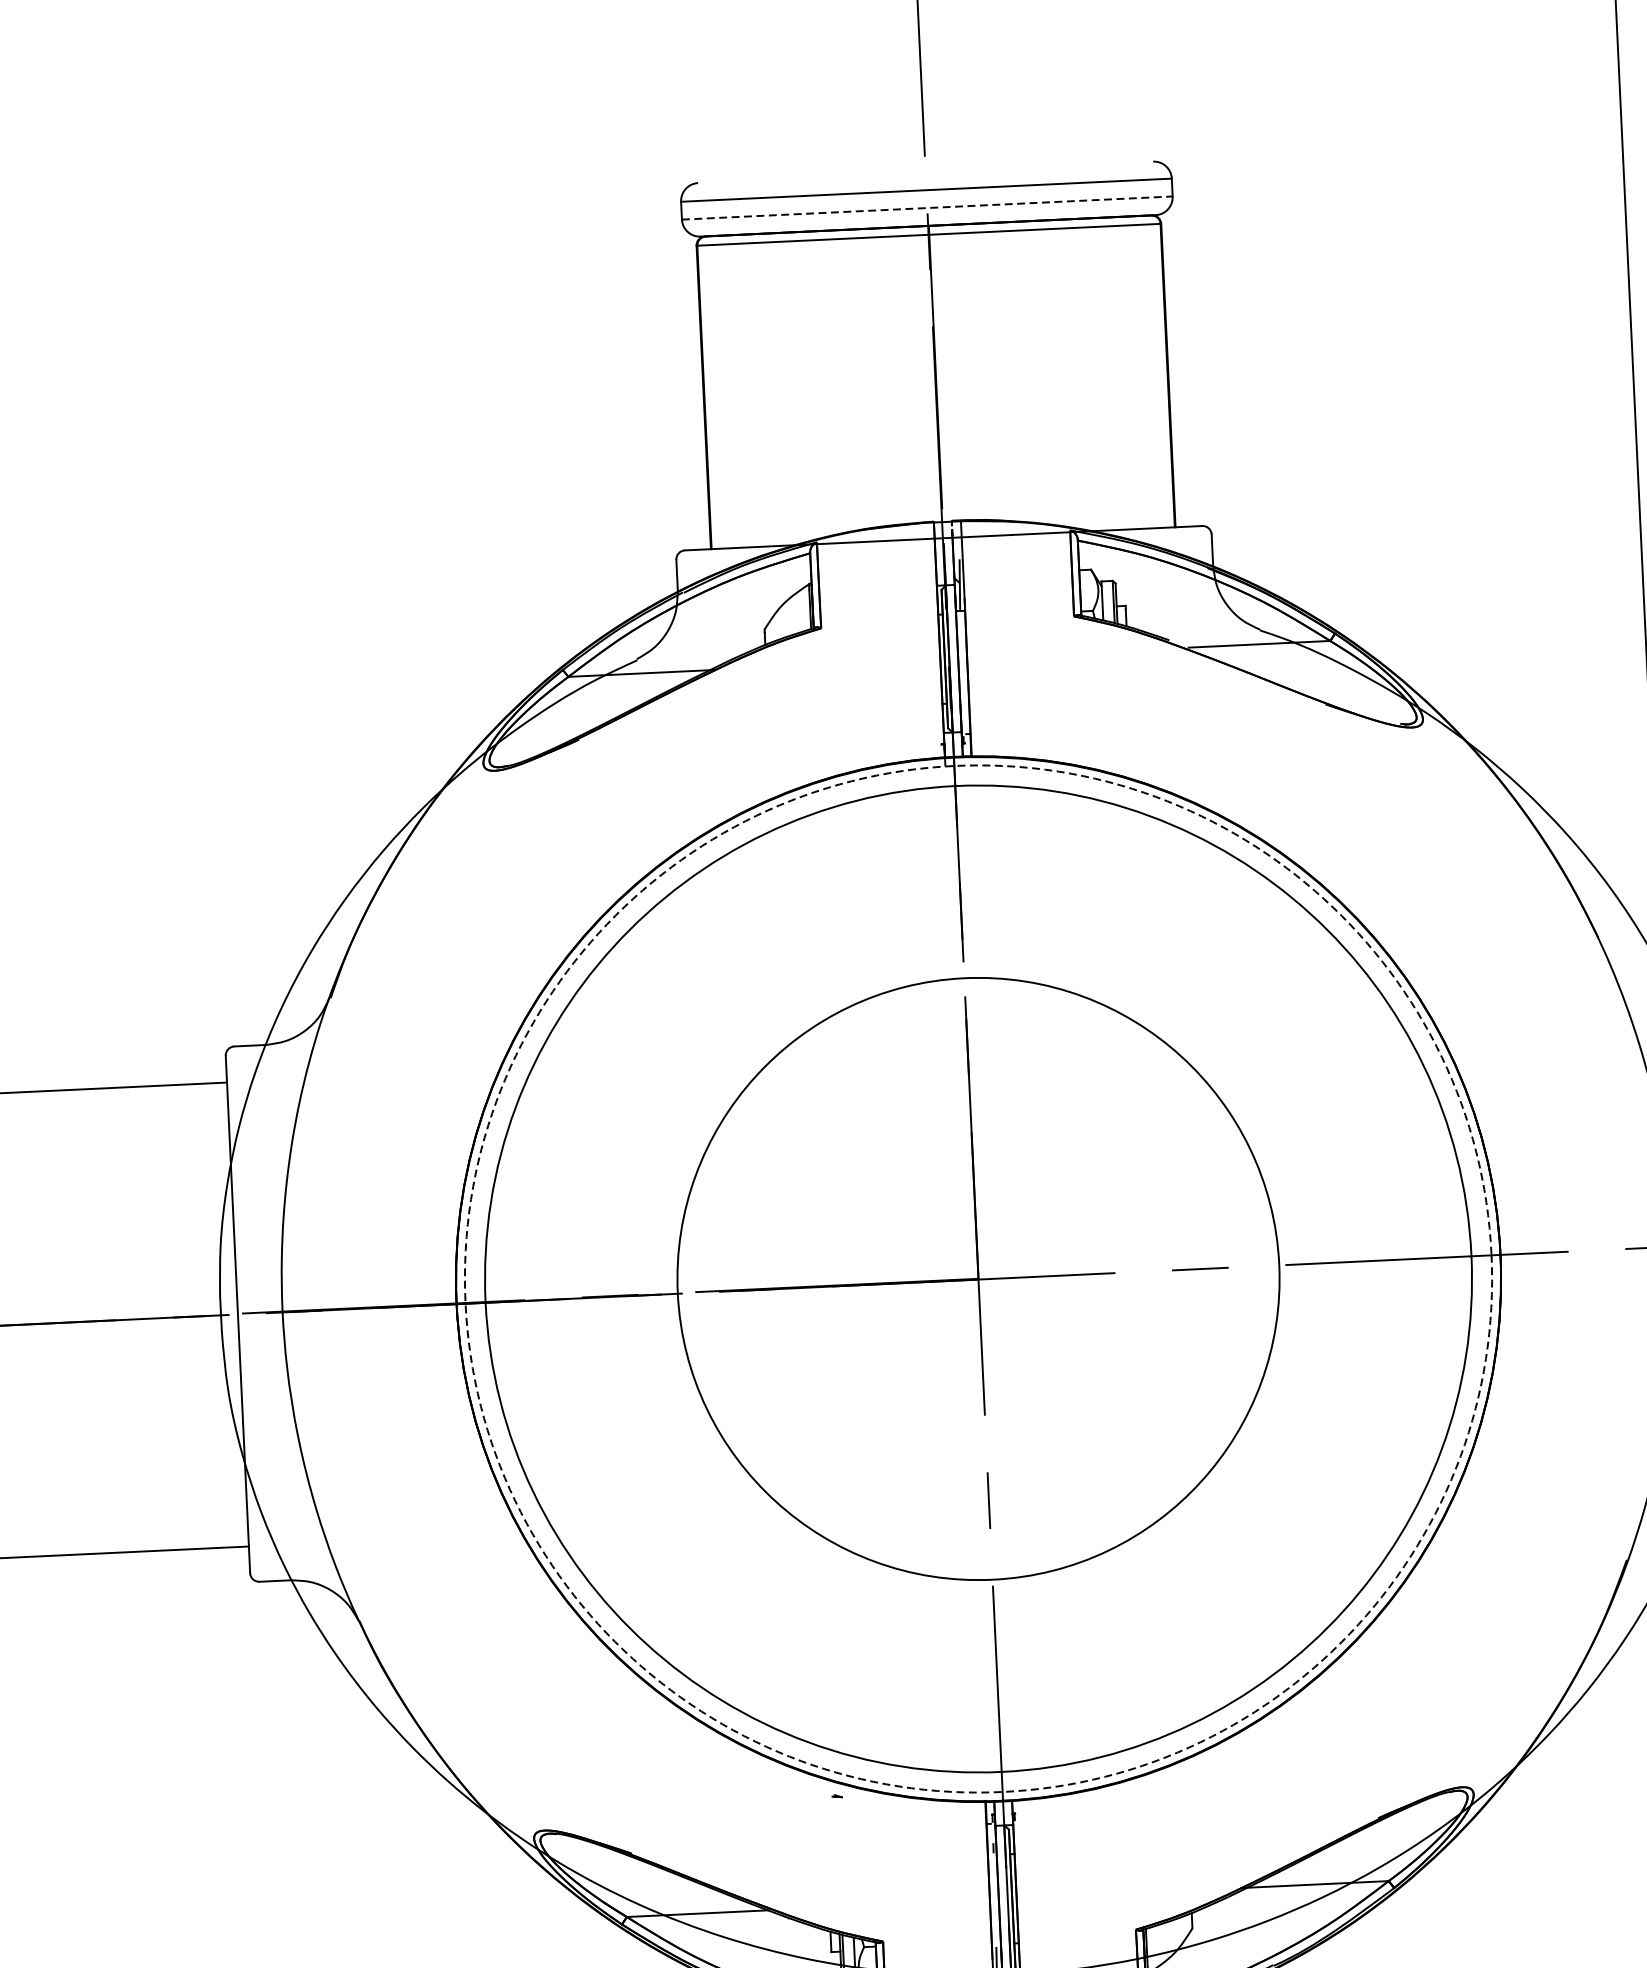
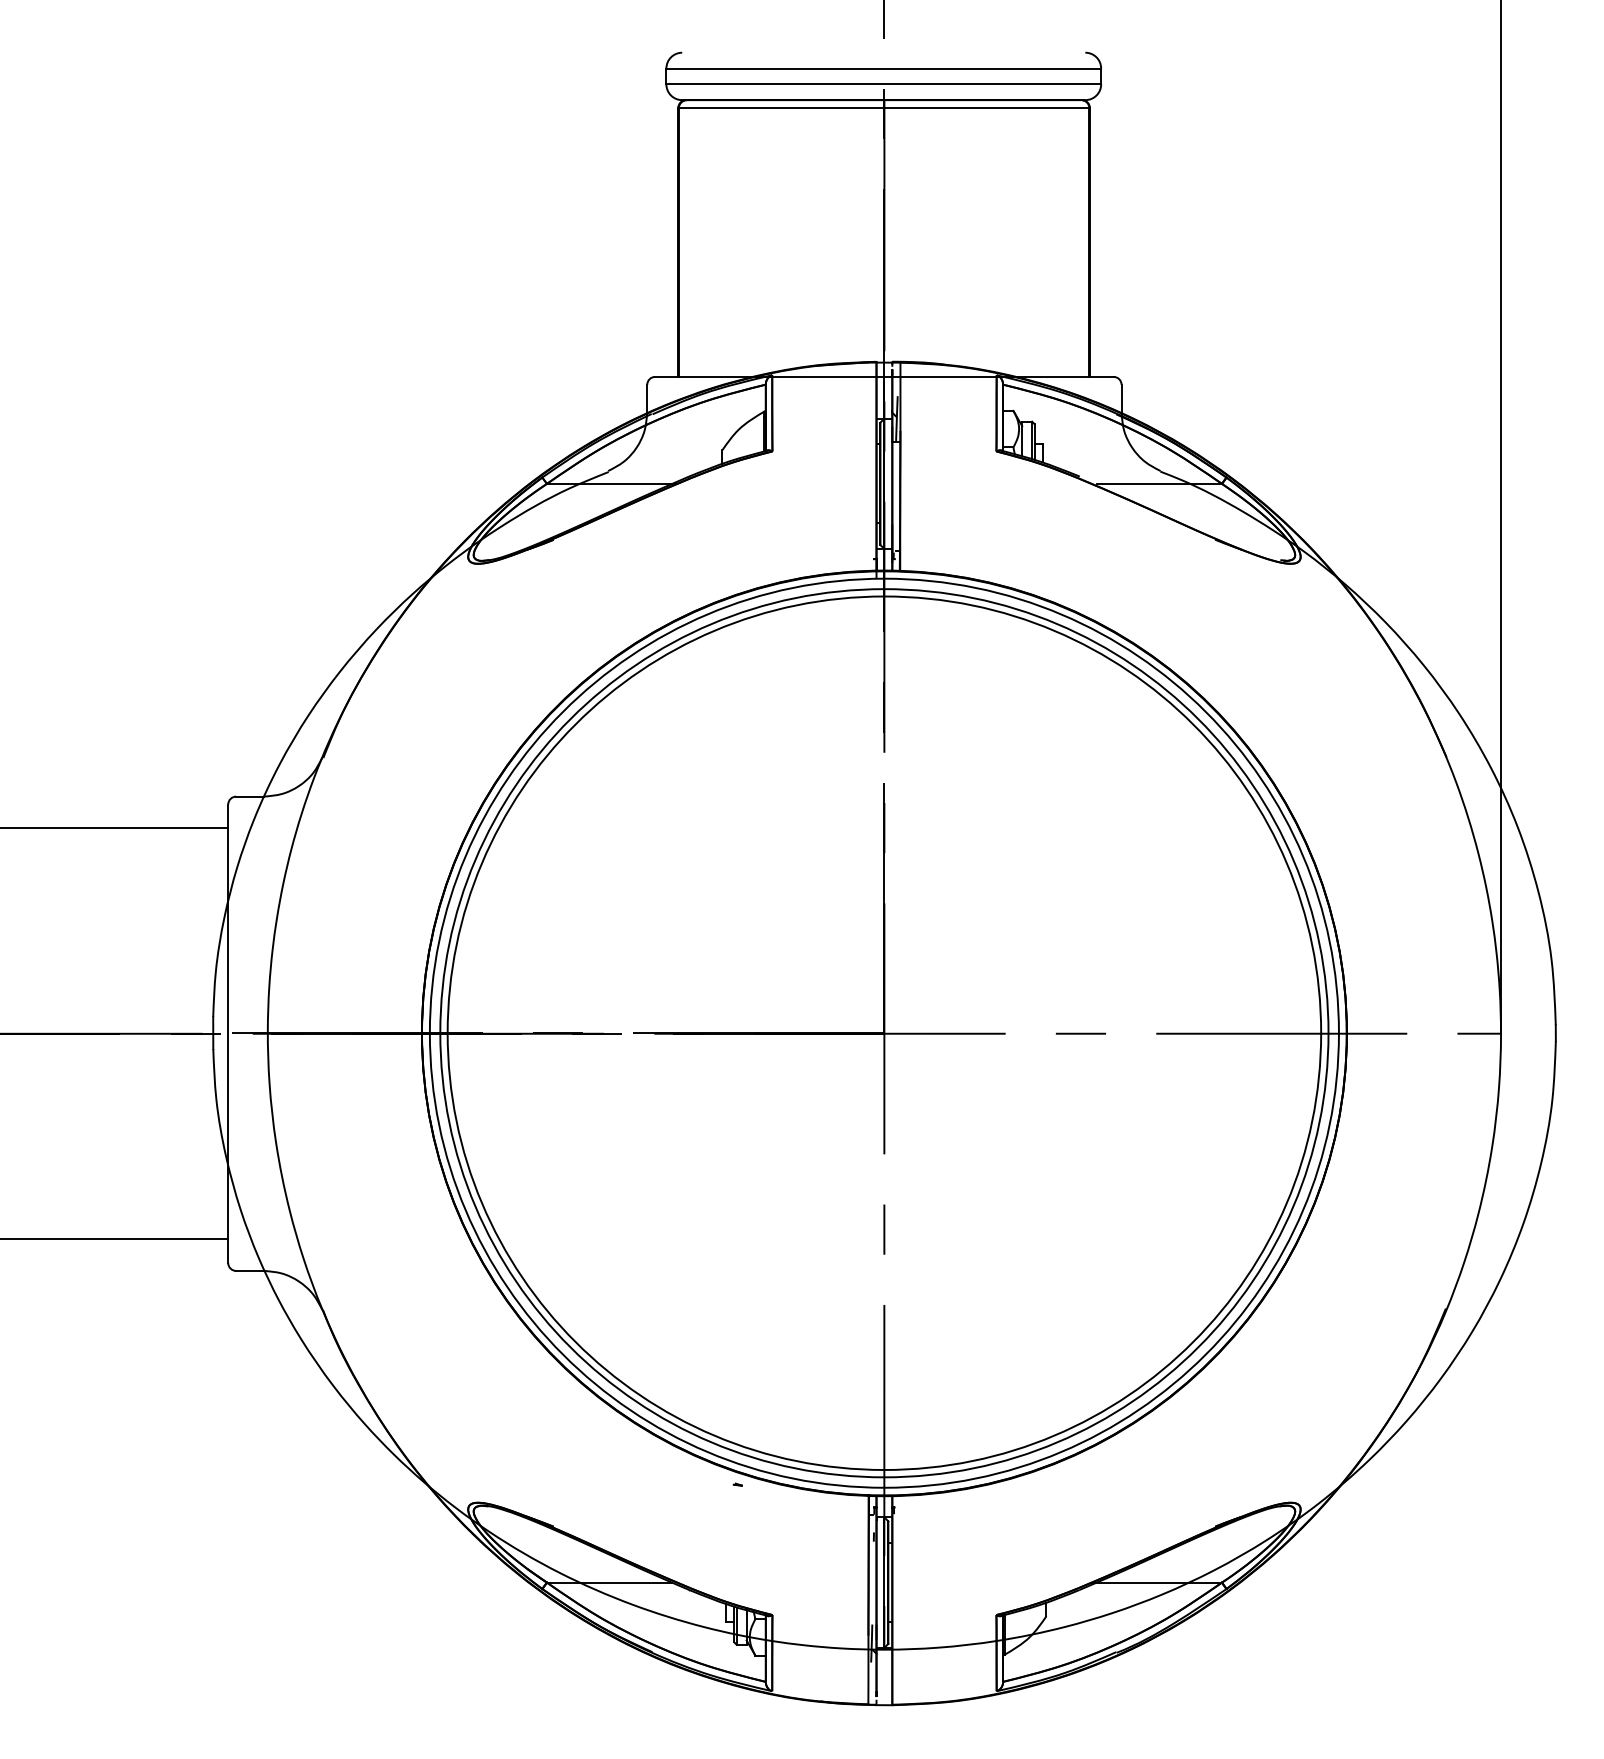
line: (928, 208) -> (884, 84), dashed -> solid
circle: (977, 1278) -> (883, 1032), dashed -> solid
circle: (978, 1279) -> (884, 1033), size x1.67

